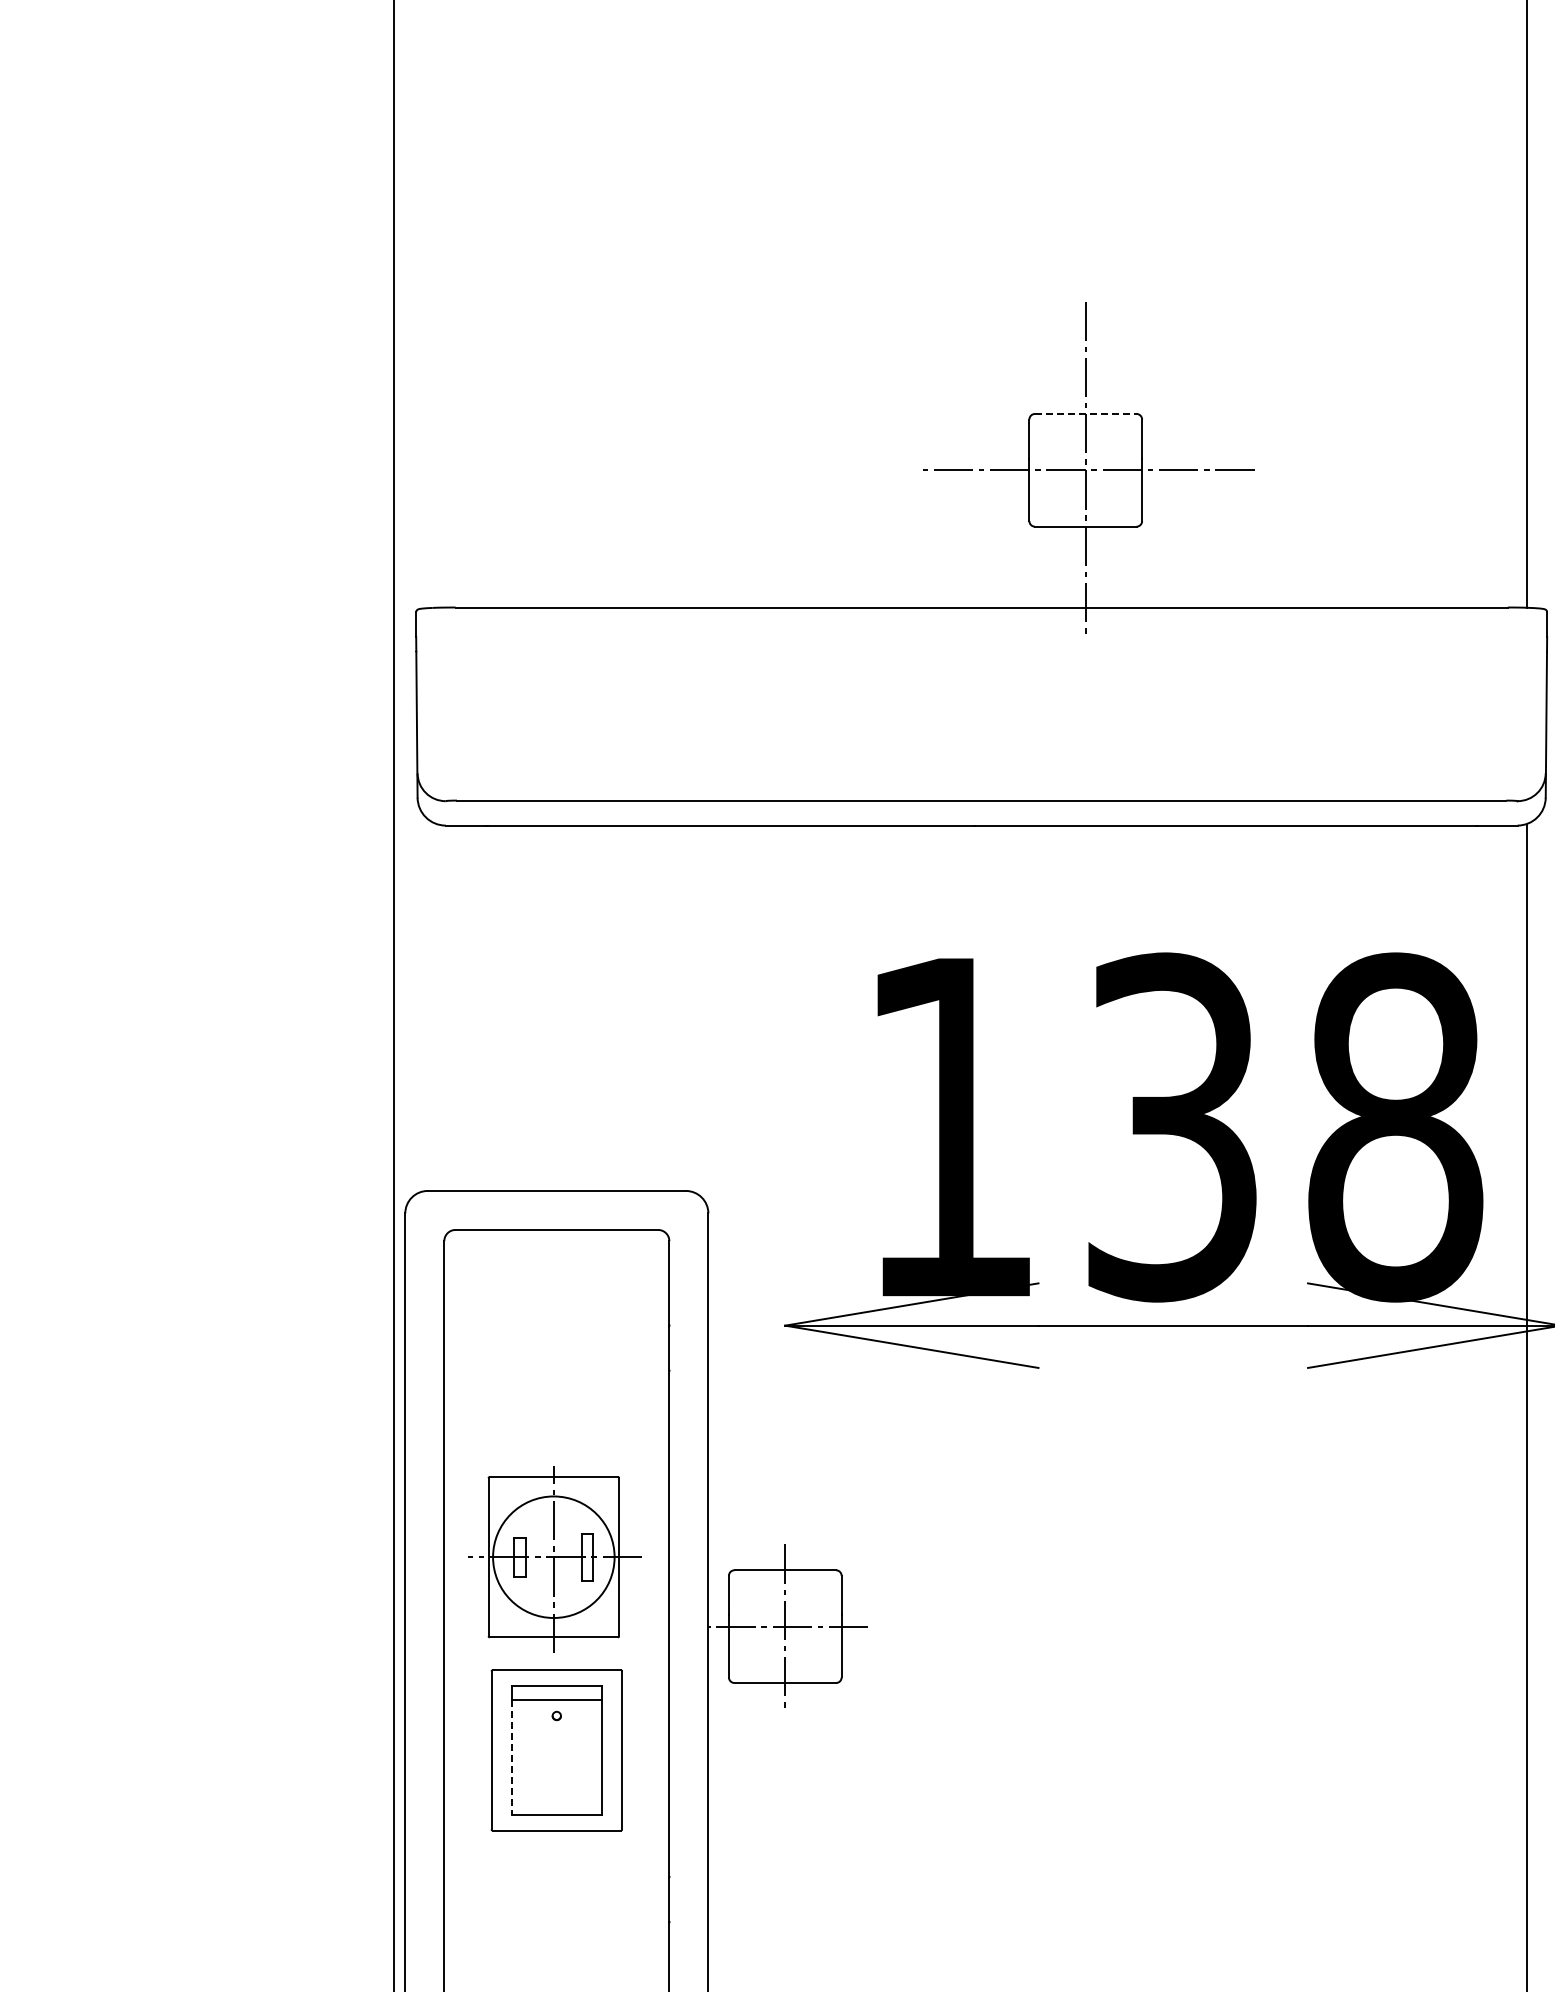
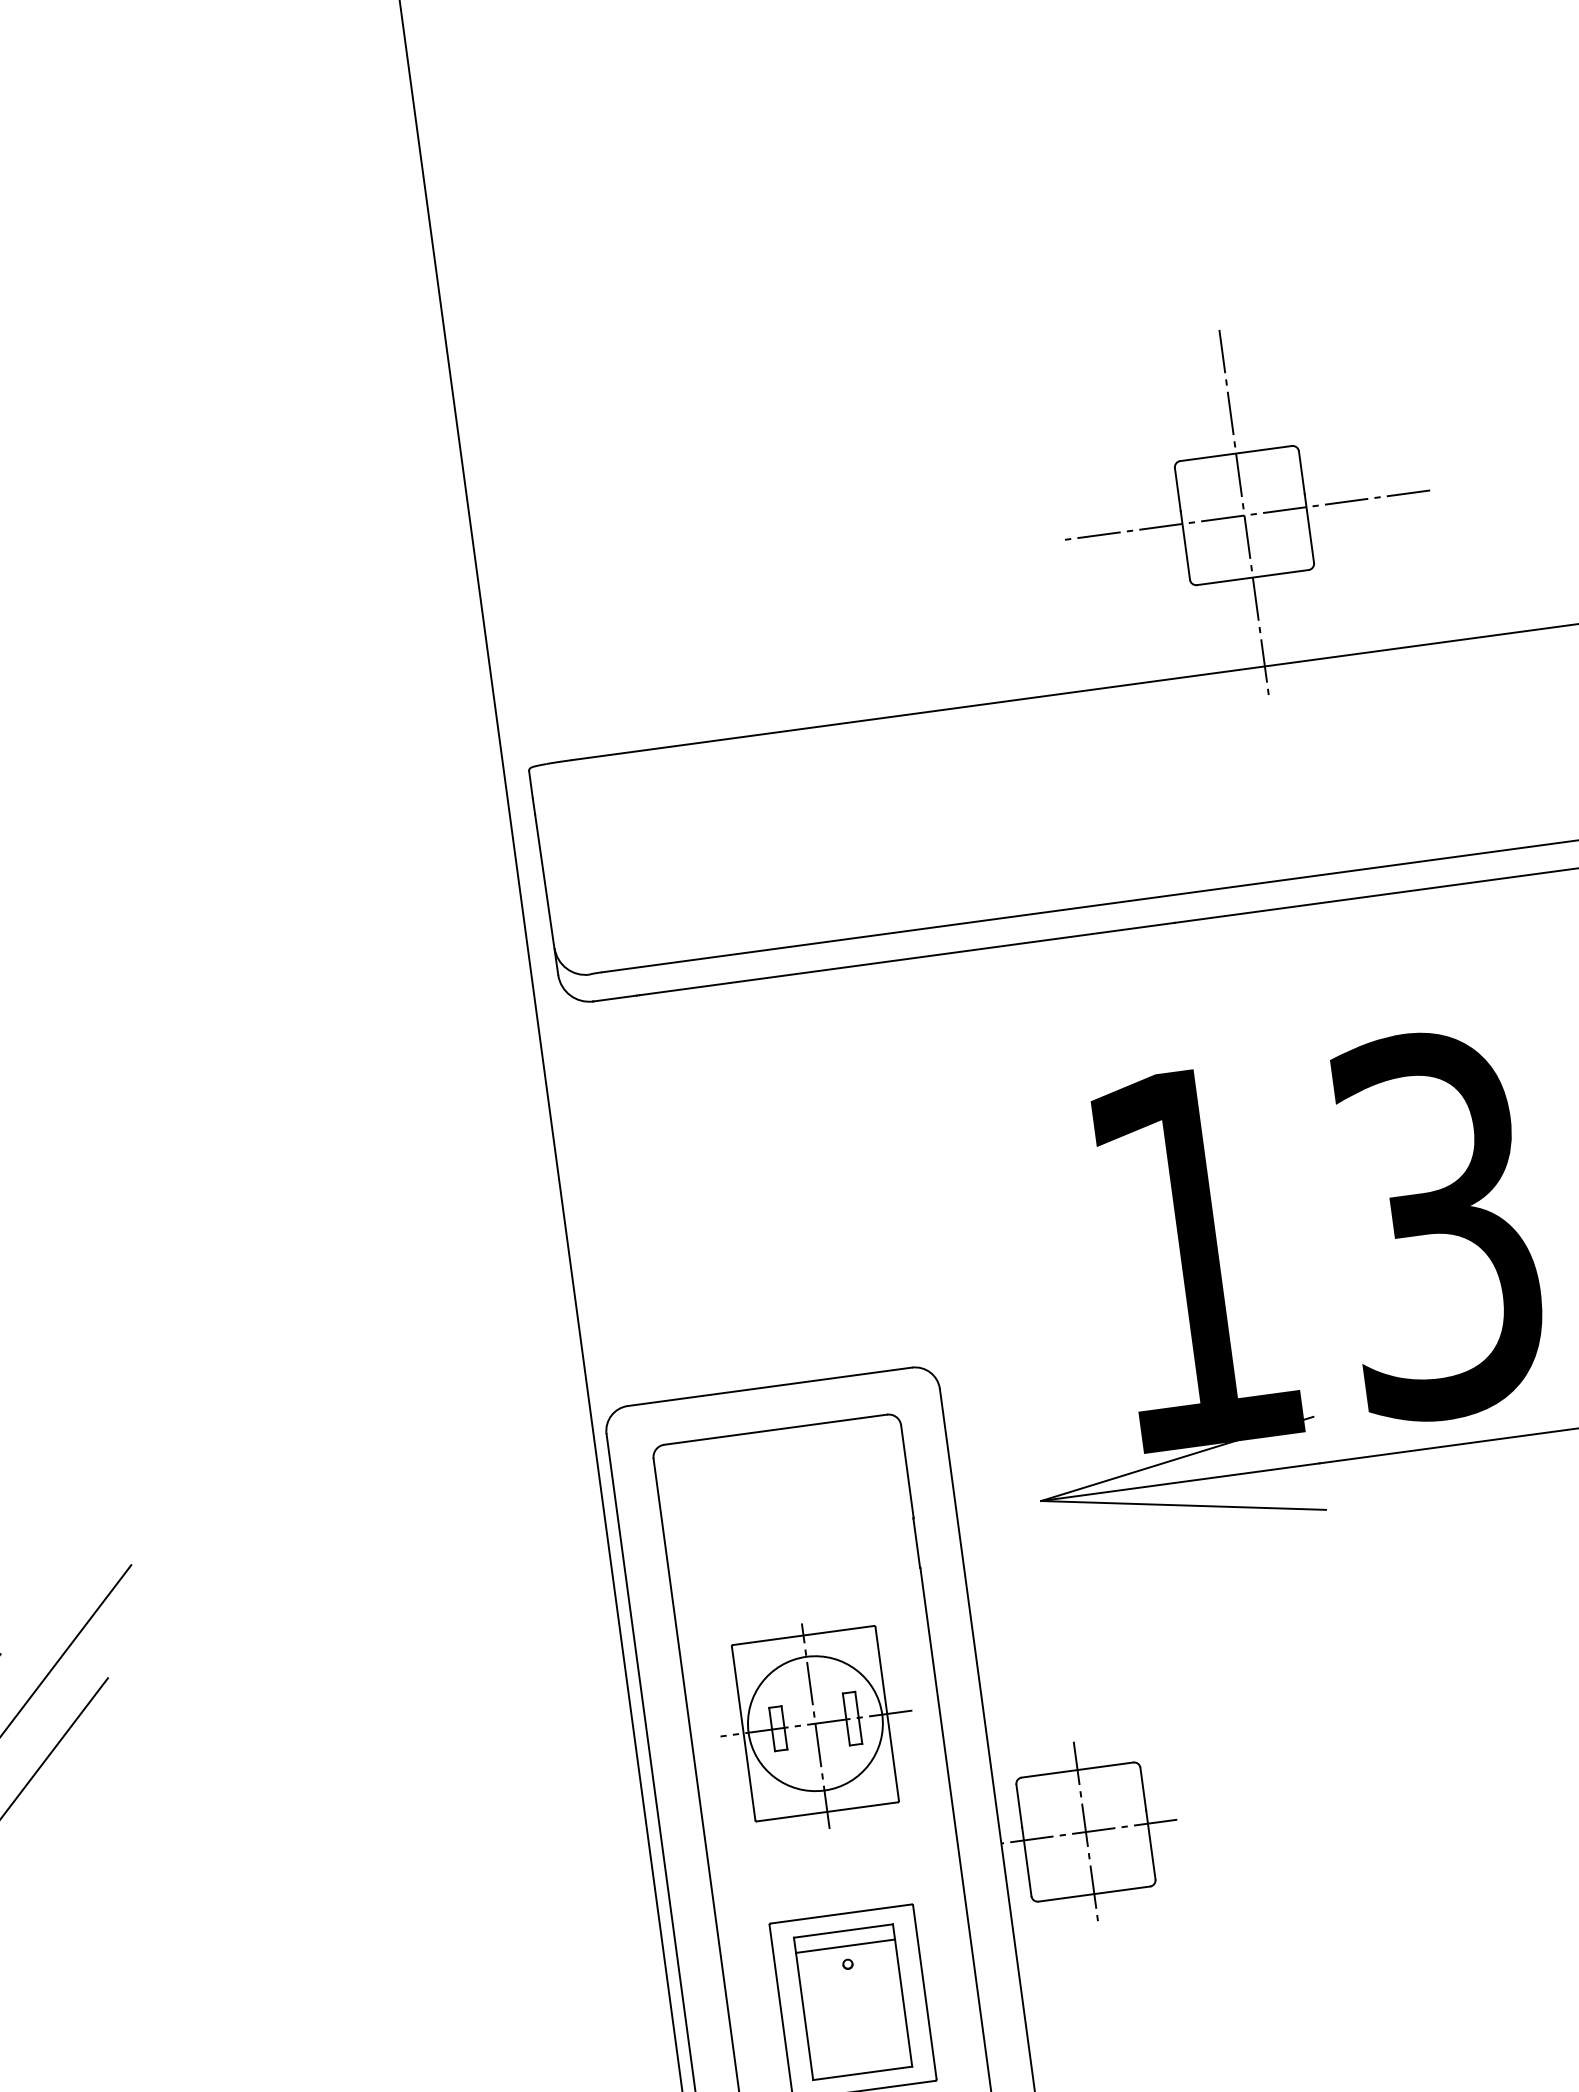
line: (1085, 413) -> (1235, 453), dashed -> solid
part: (554, 1559) -> (816, 1726), moved
line: (511, 1757) -> (804, 2016), dashed -> solid

